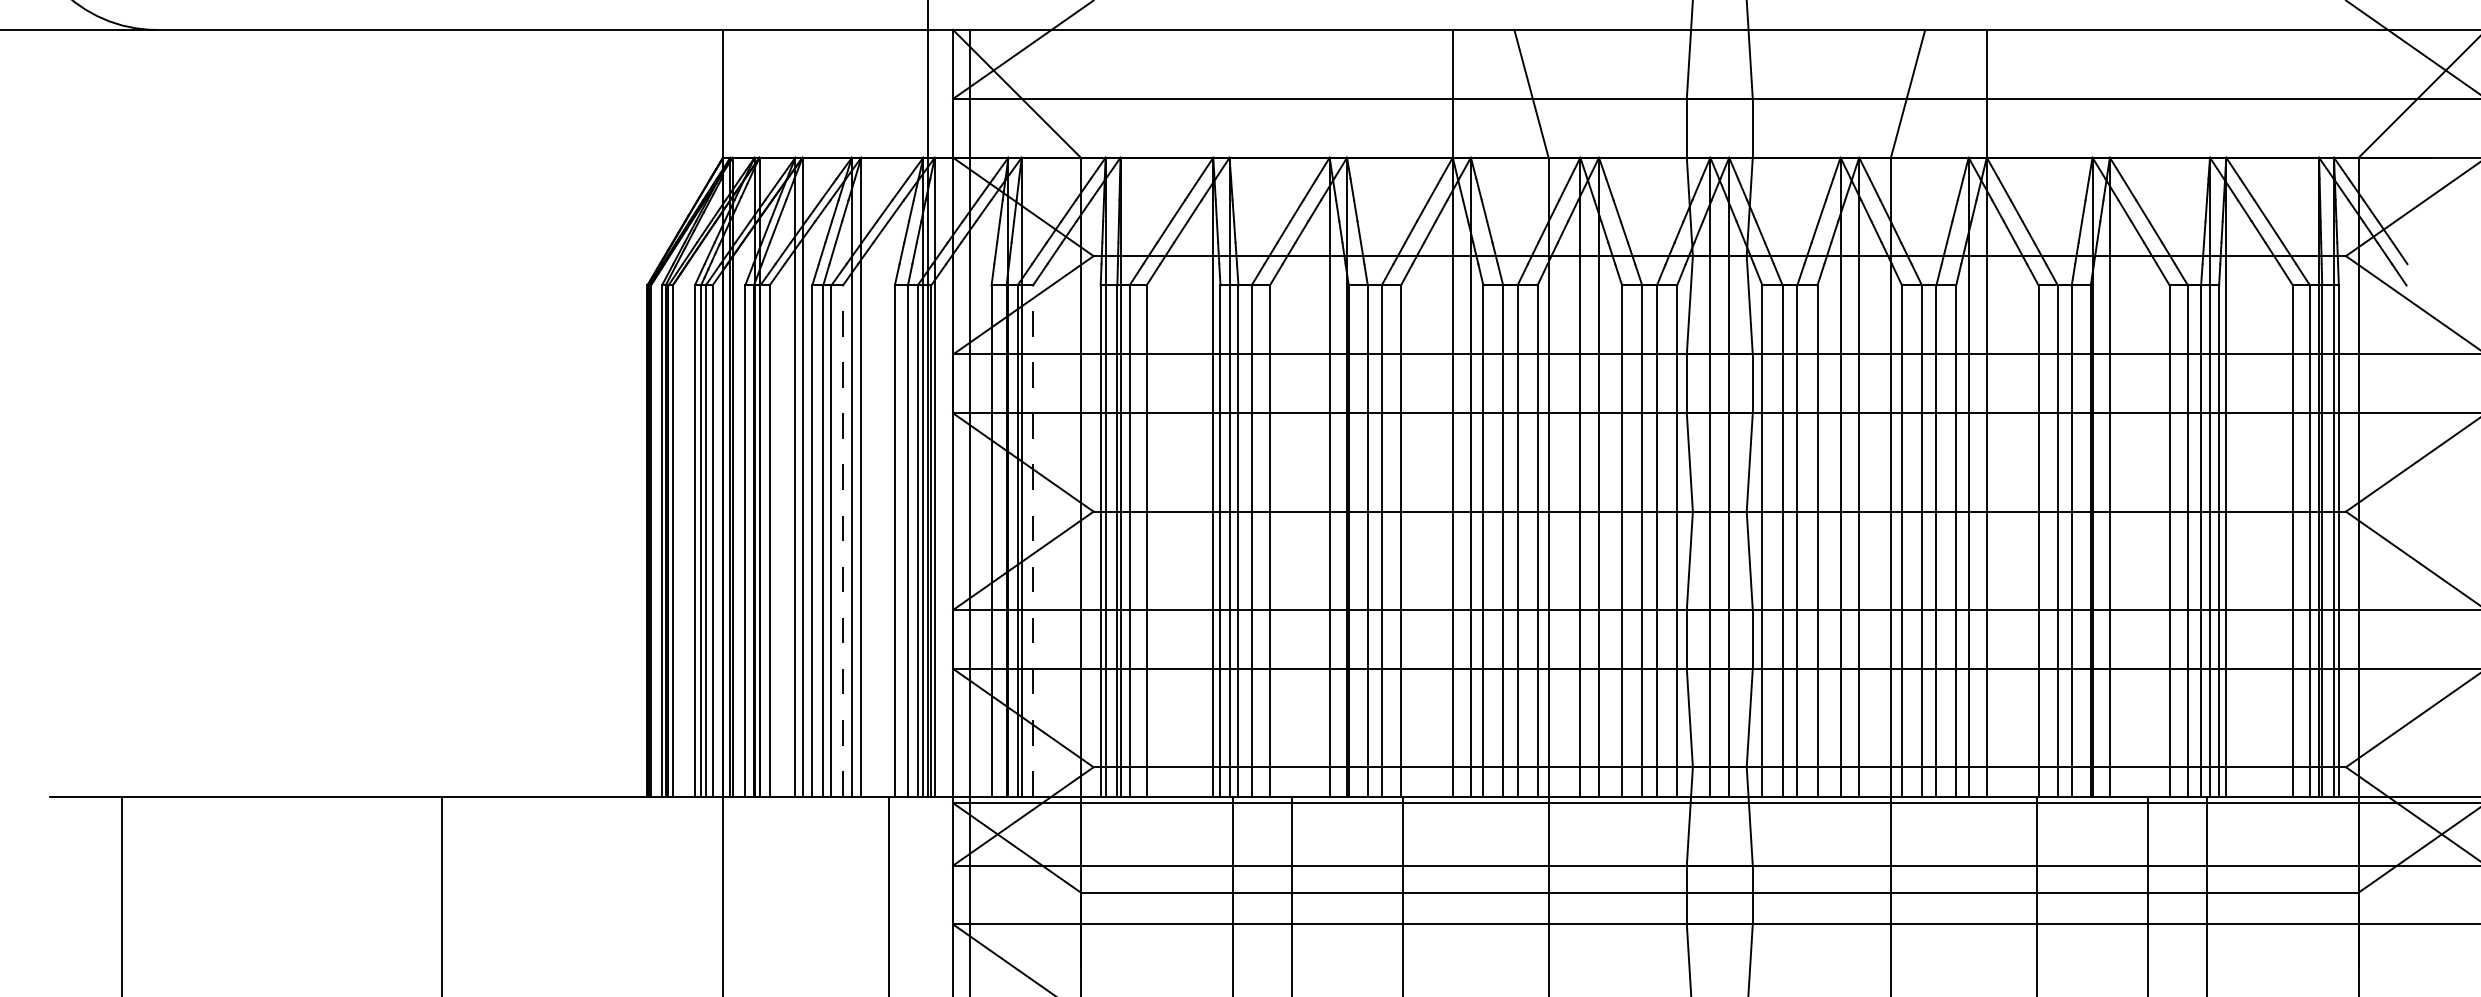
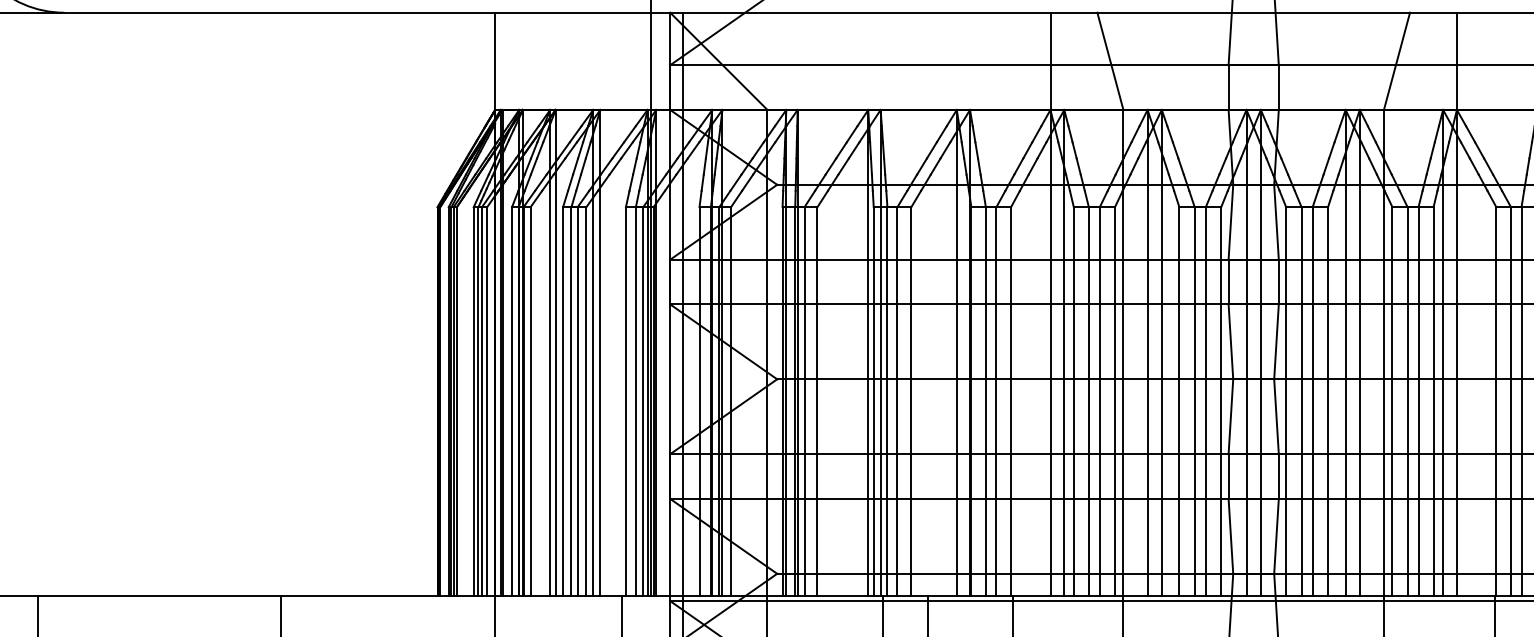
line: (842, 541) -> (586, 402), dashed -> solid
line: (1033, 541) -> (731, 402), dashed -> solid

